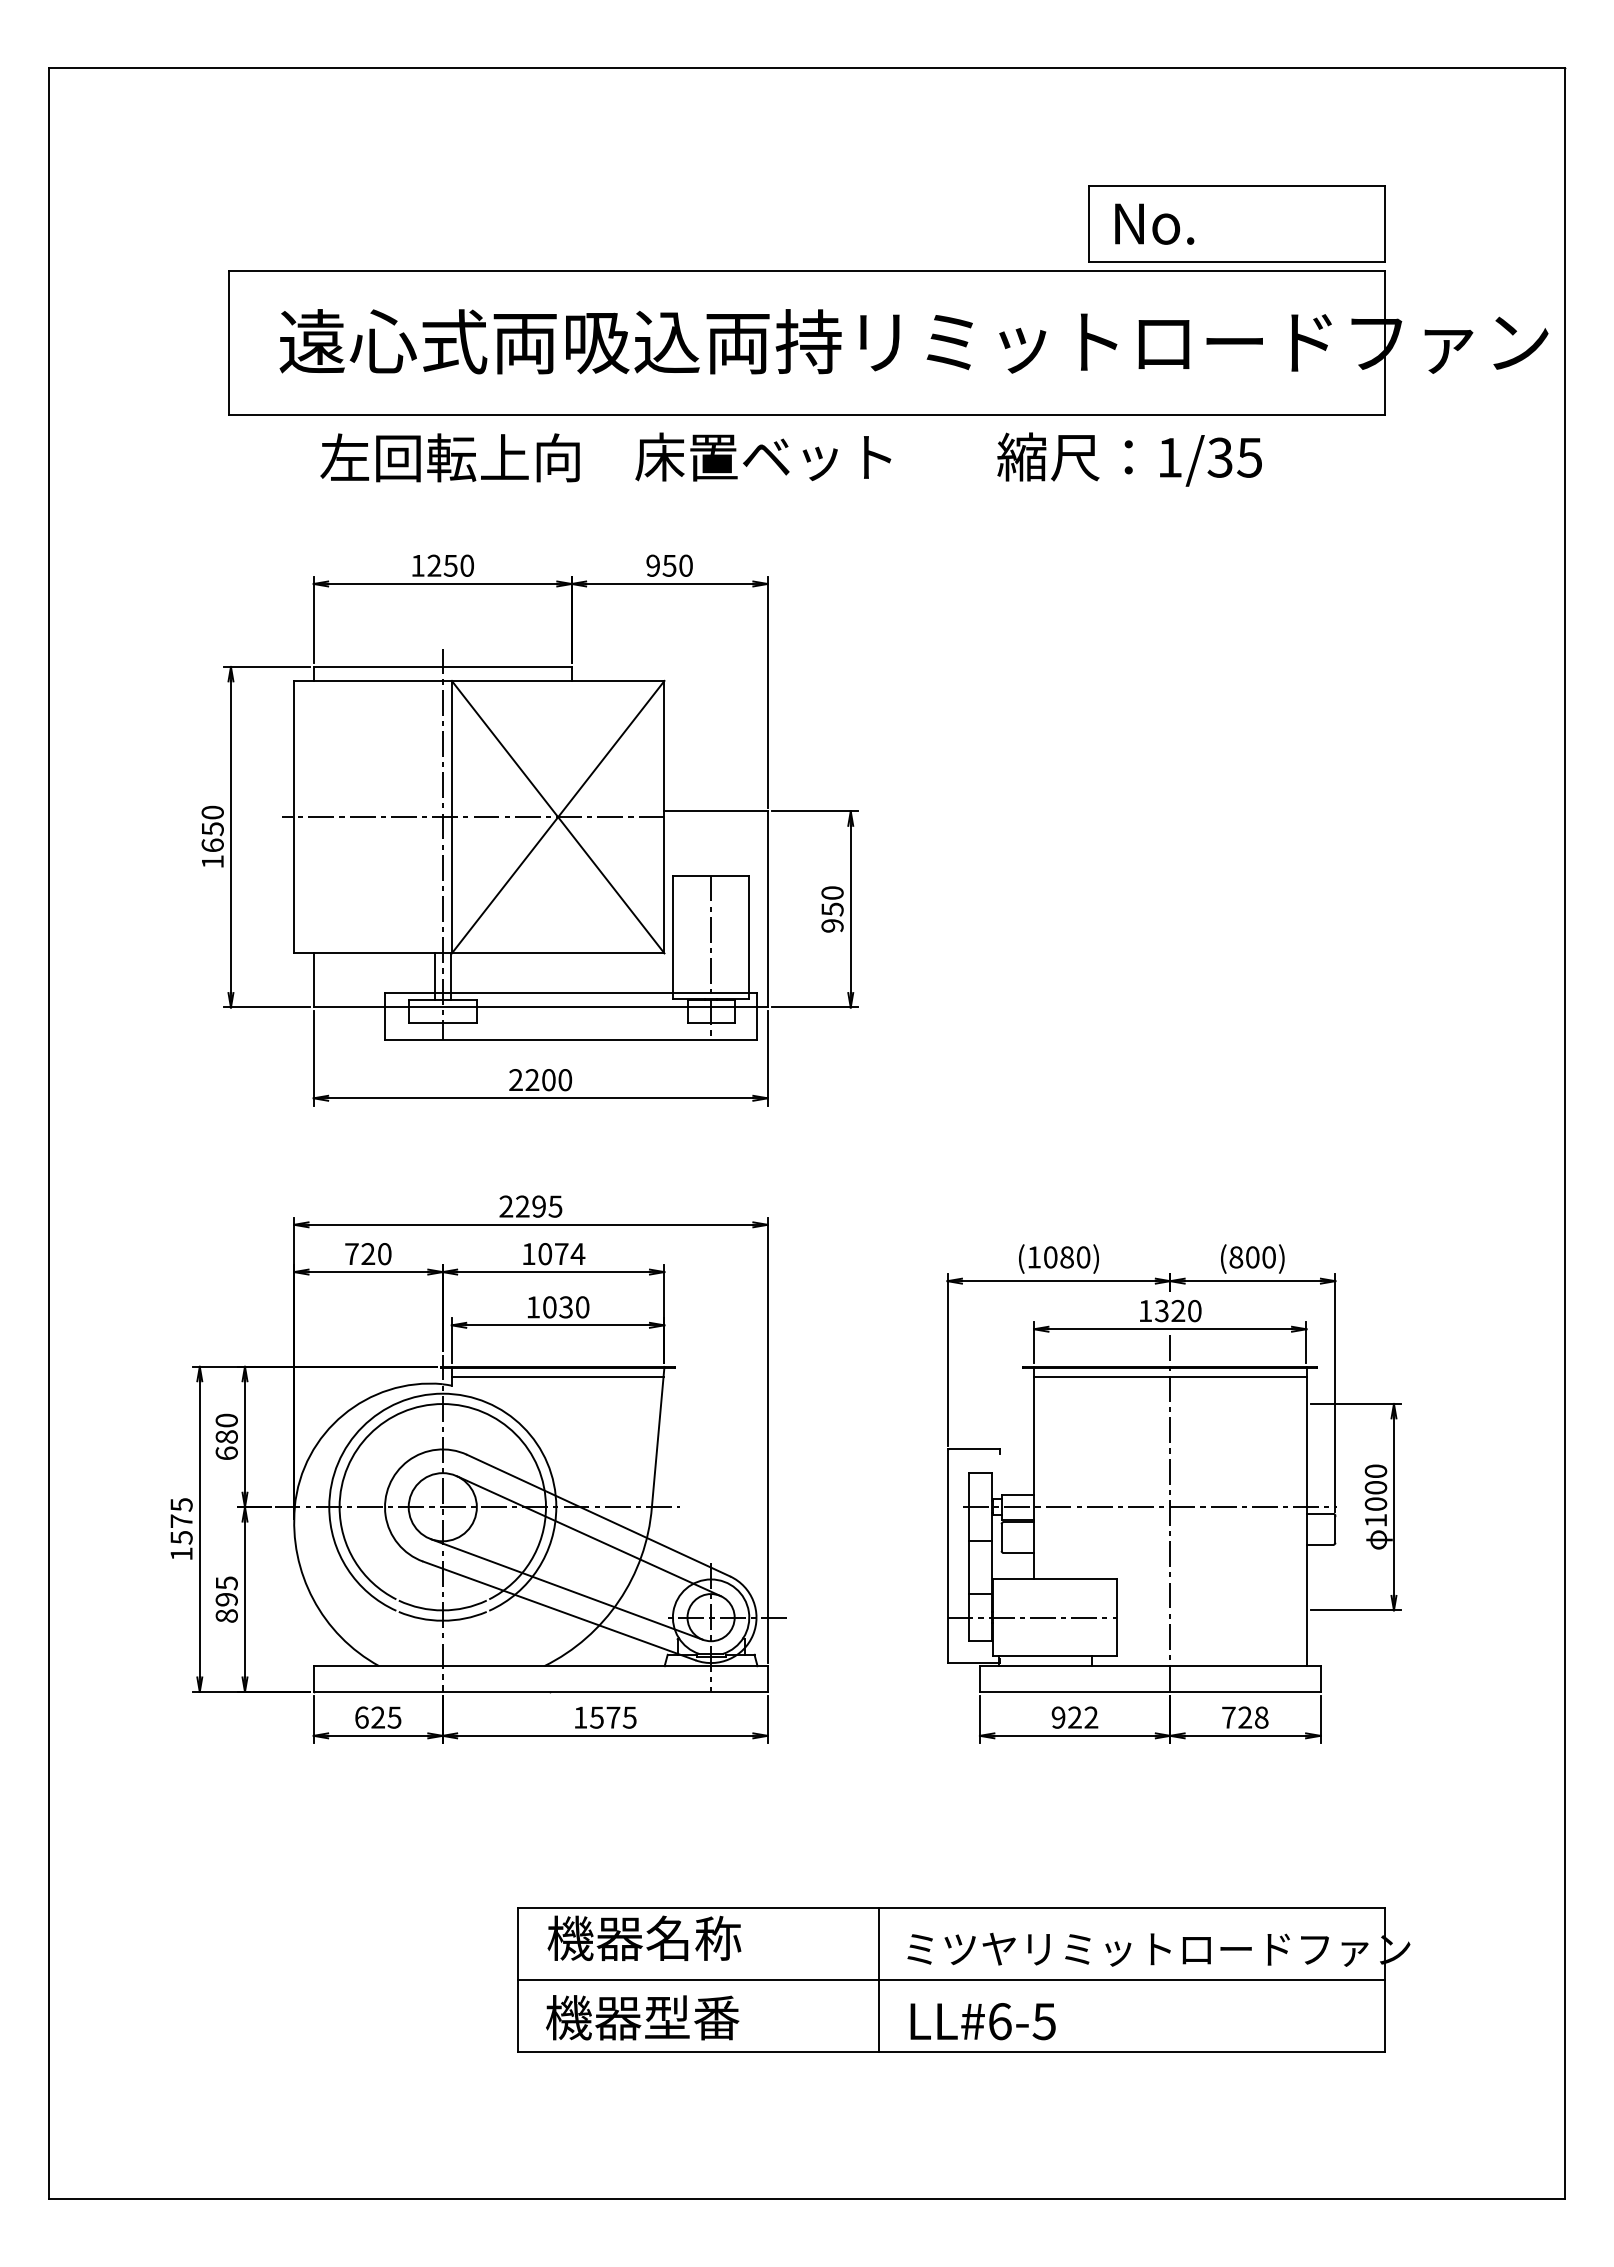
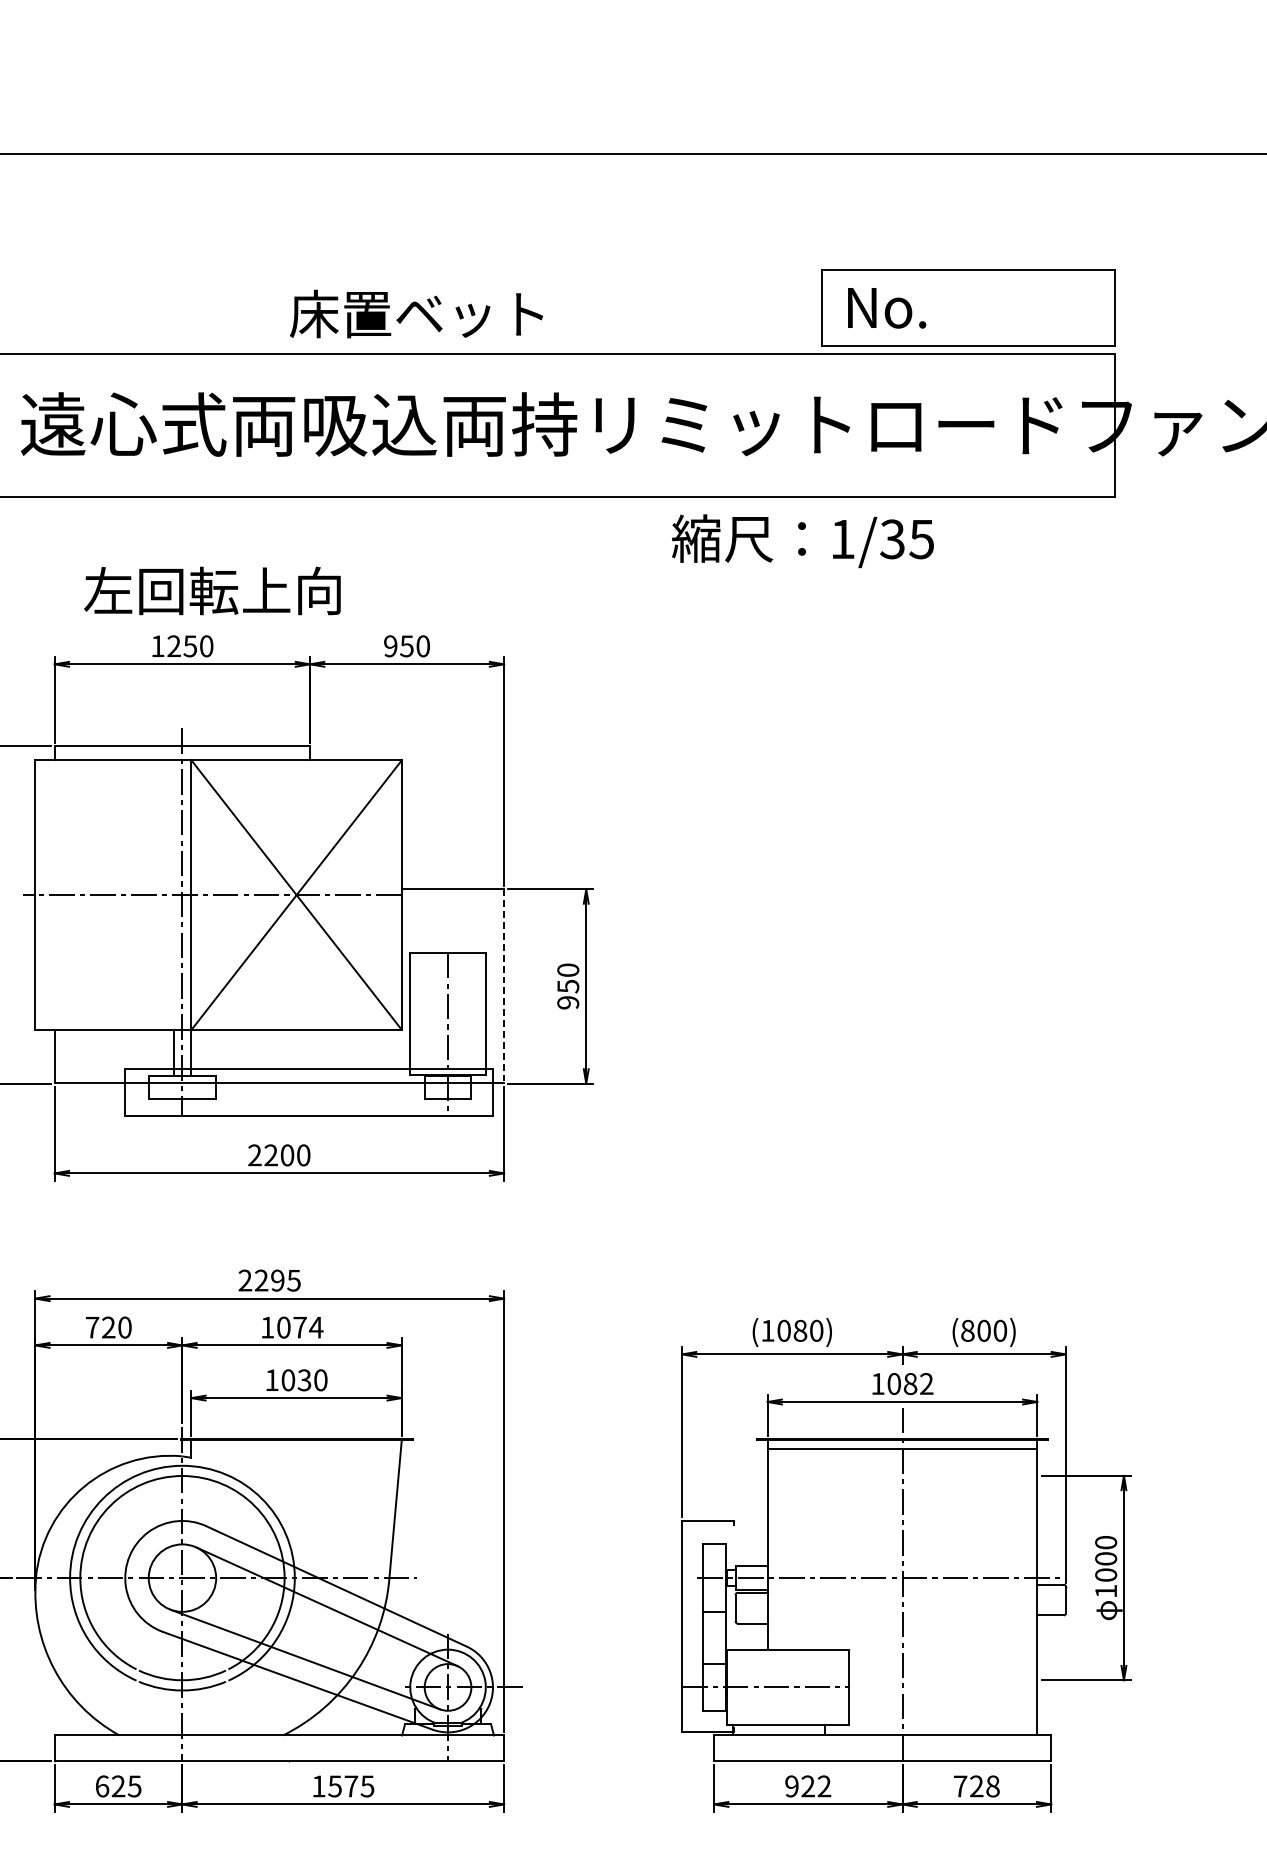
text: (763, 456) -> (416, 313), moved
text: (449, 457) -> (211, 590), moved
text: (1129, 459) -> (802, 541), moved
line: (767, 909) -> (503, 986), solid -> dashed
text: (1177, 1310) -> (909, 1383), 1320 -> 1082
line: (557, 1377) -> (295, 1449), removed

